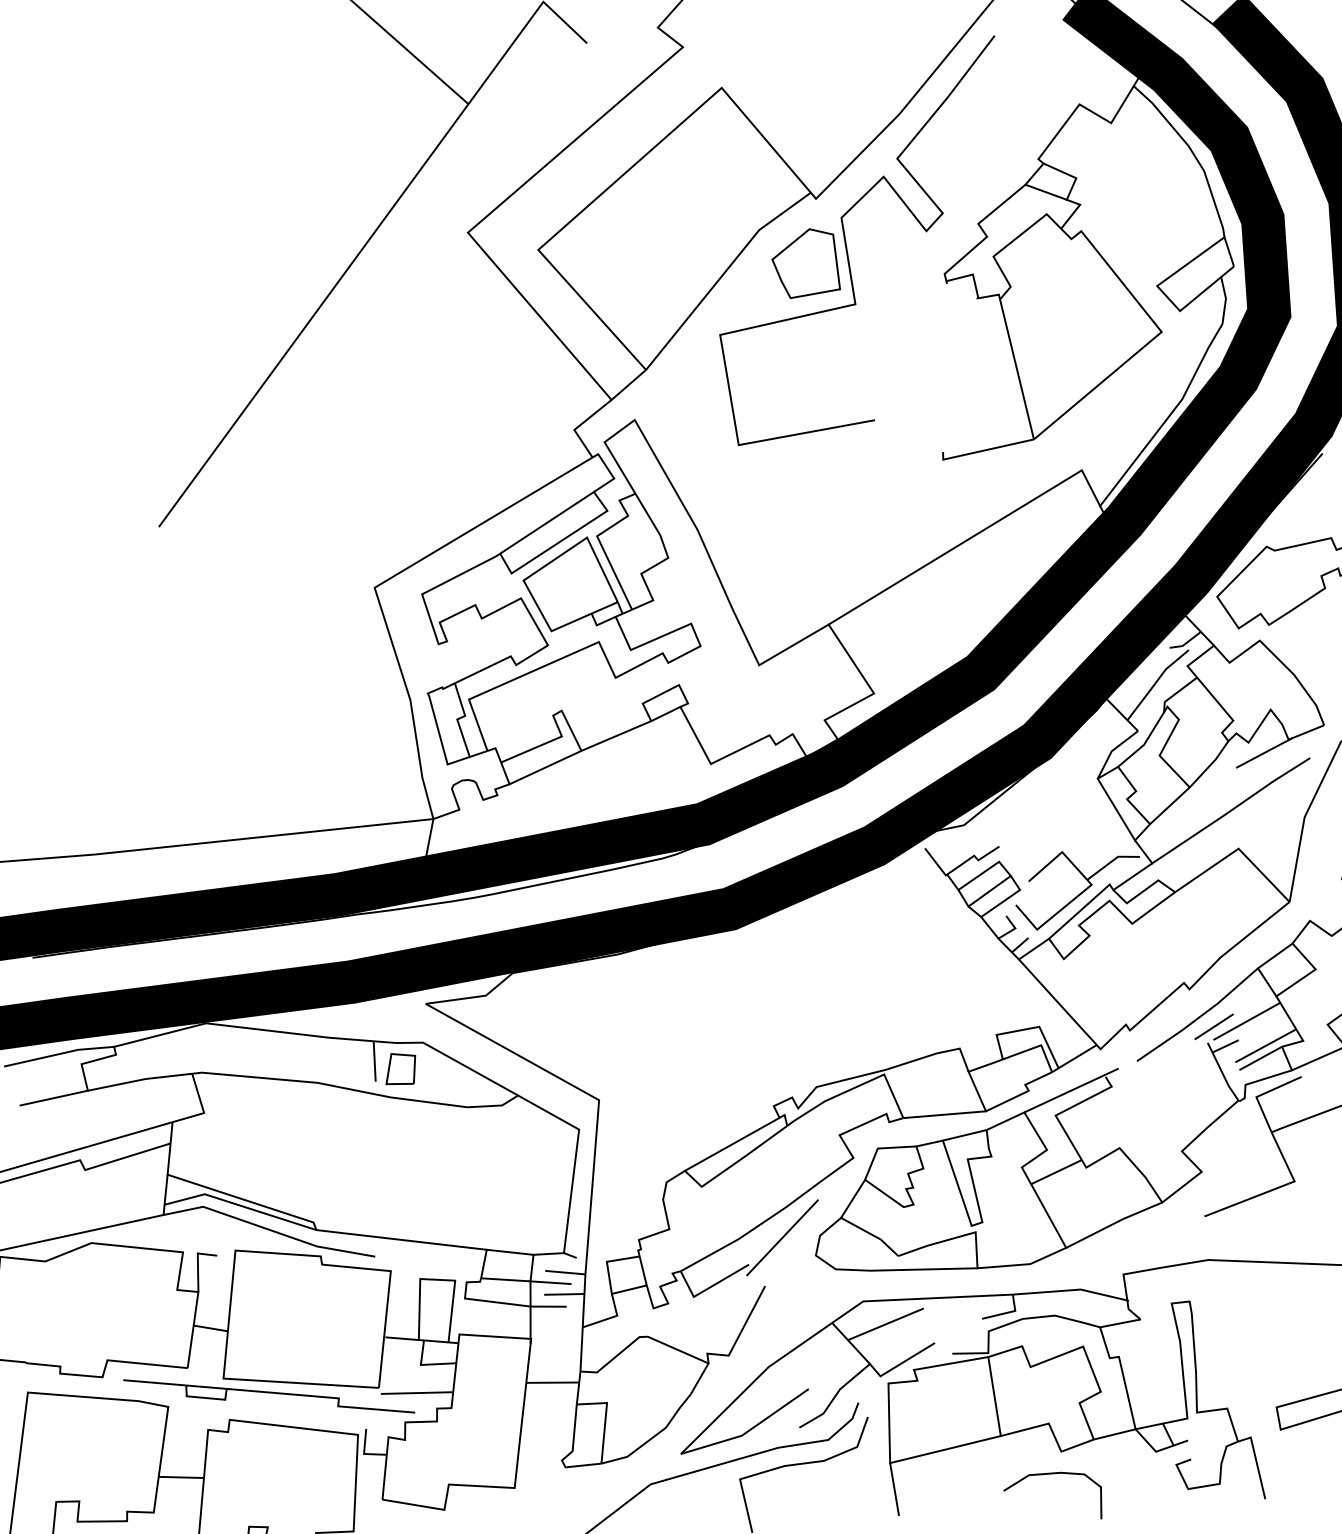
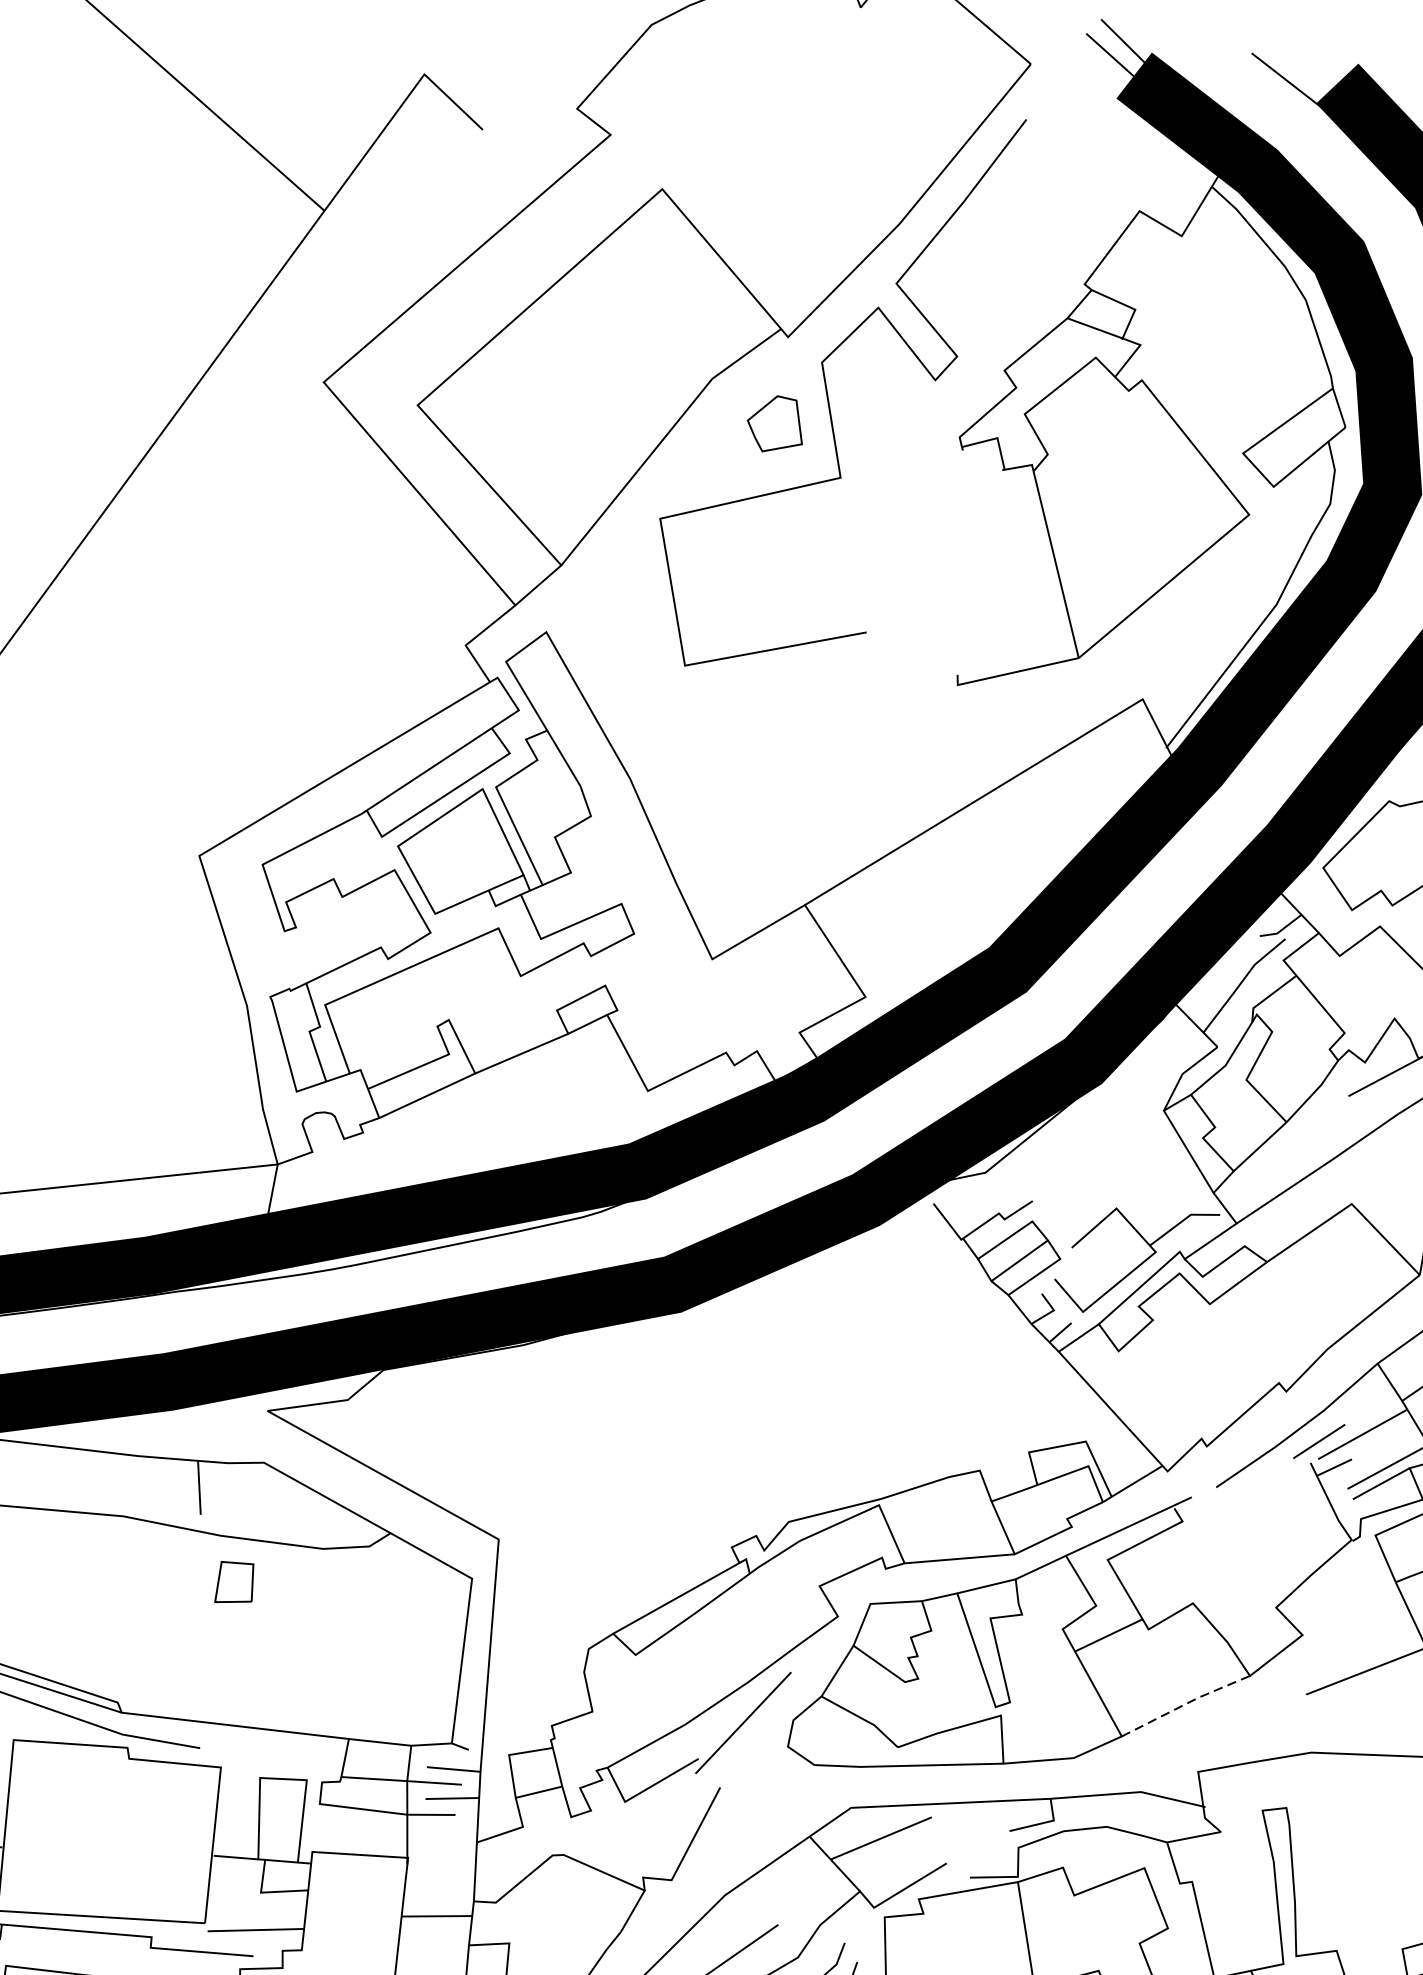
part: (805, 263) -> (774, 423), size x0.6
part: (400, 1069) -> (233, 1582), moved
line: (1113, 1223) -> (1184, 1703), solid -> dashed

